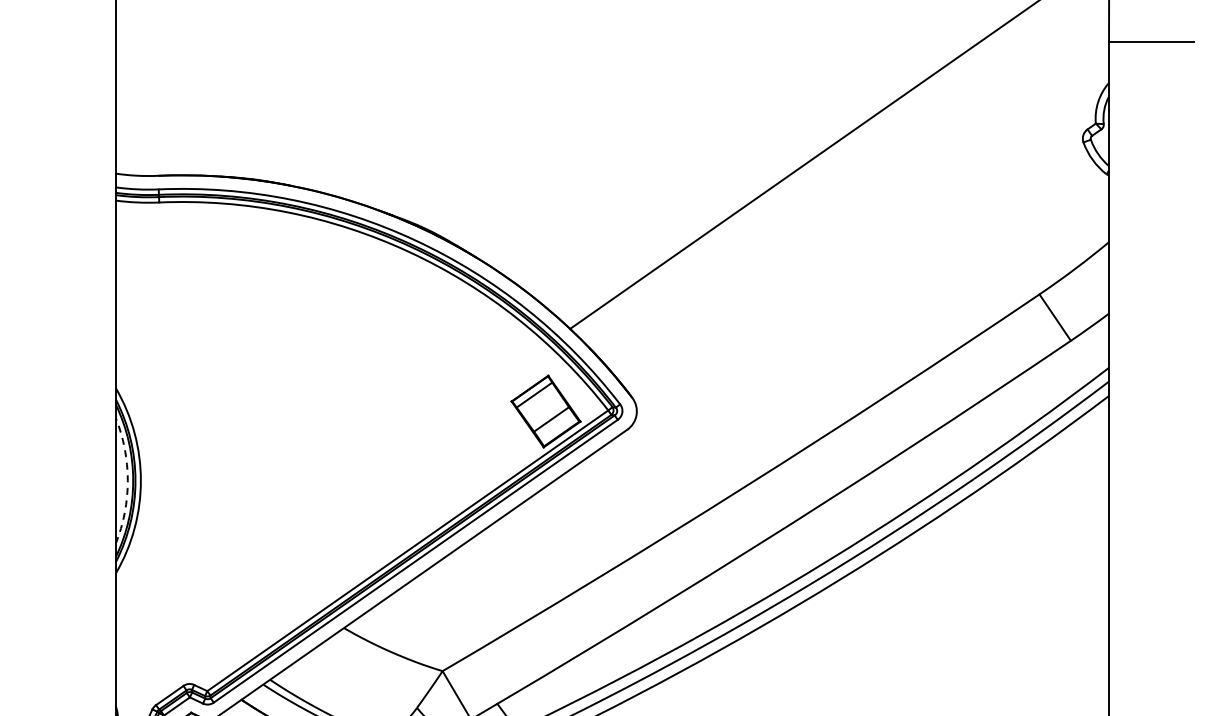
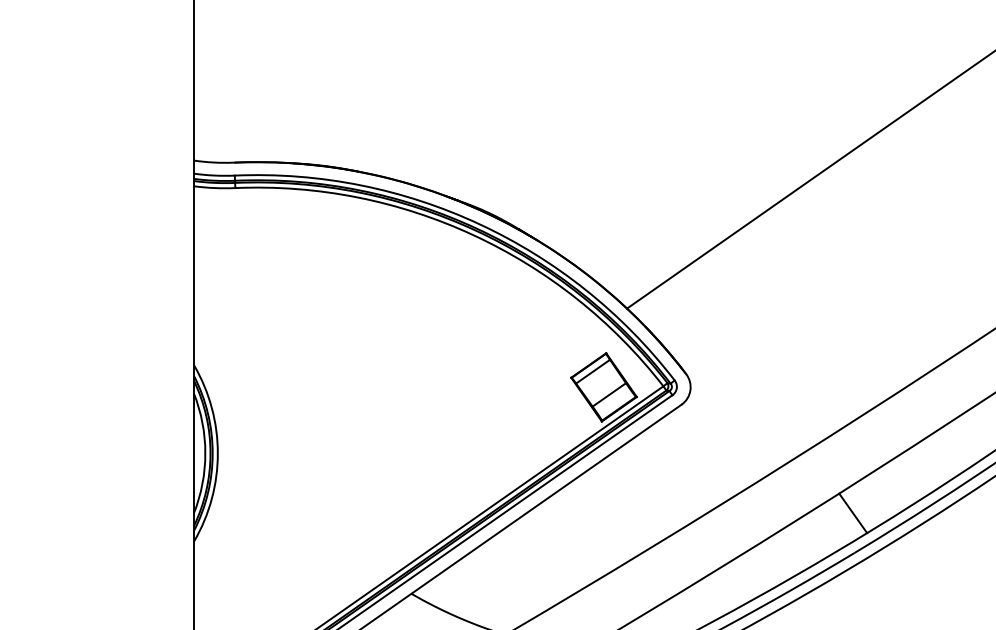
arc: (127, 480) -> (205, 453), dashed -> solid
line: (807, 543) -> (853, 513), added

